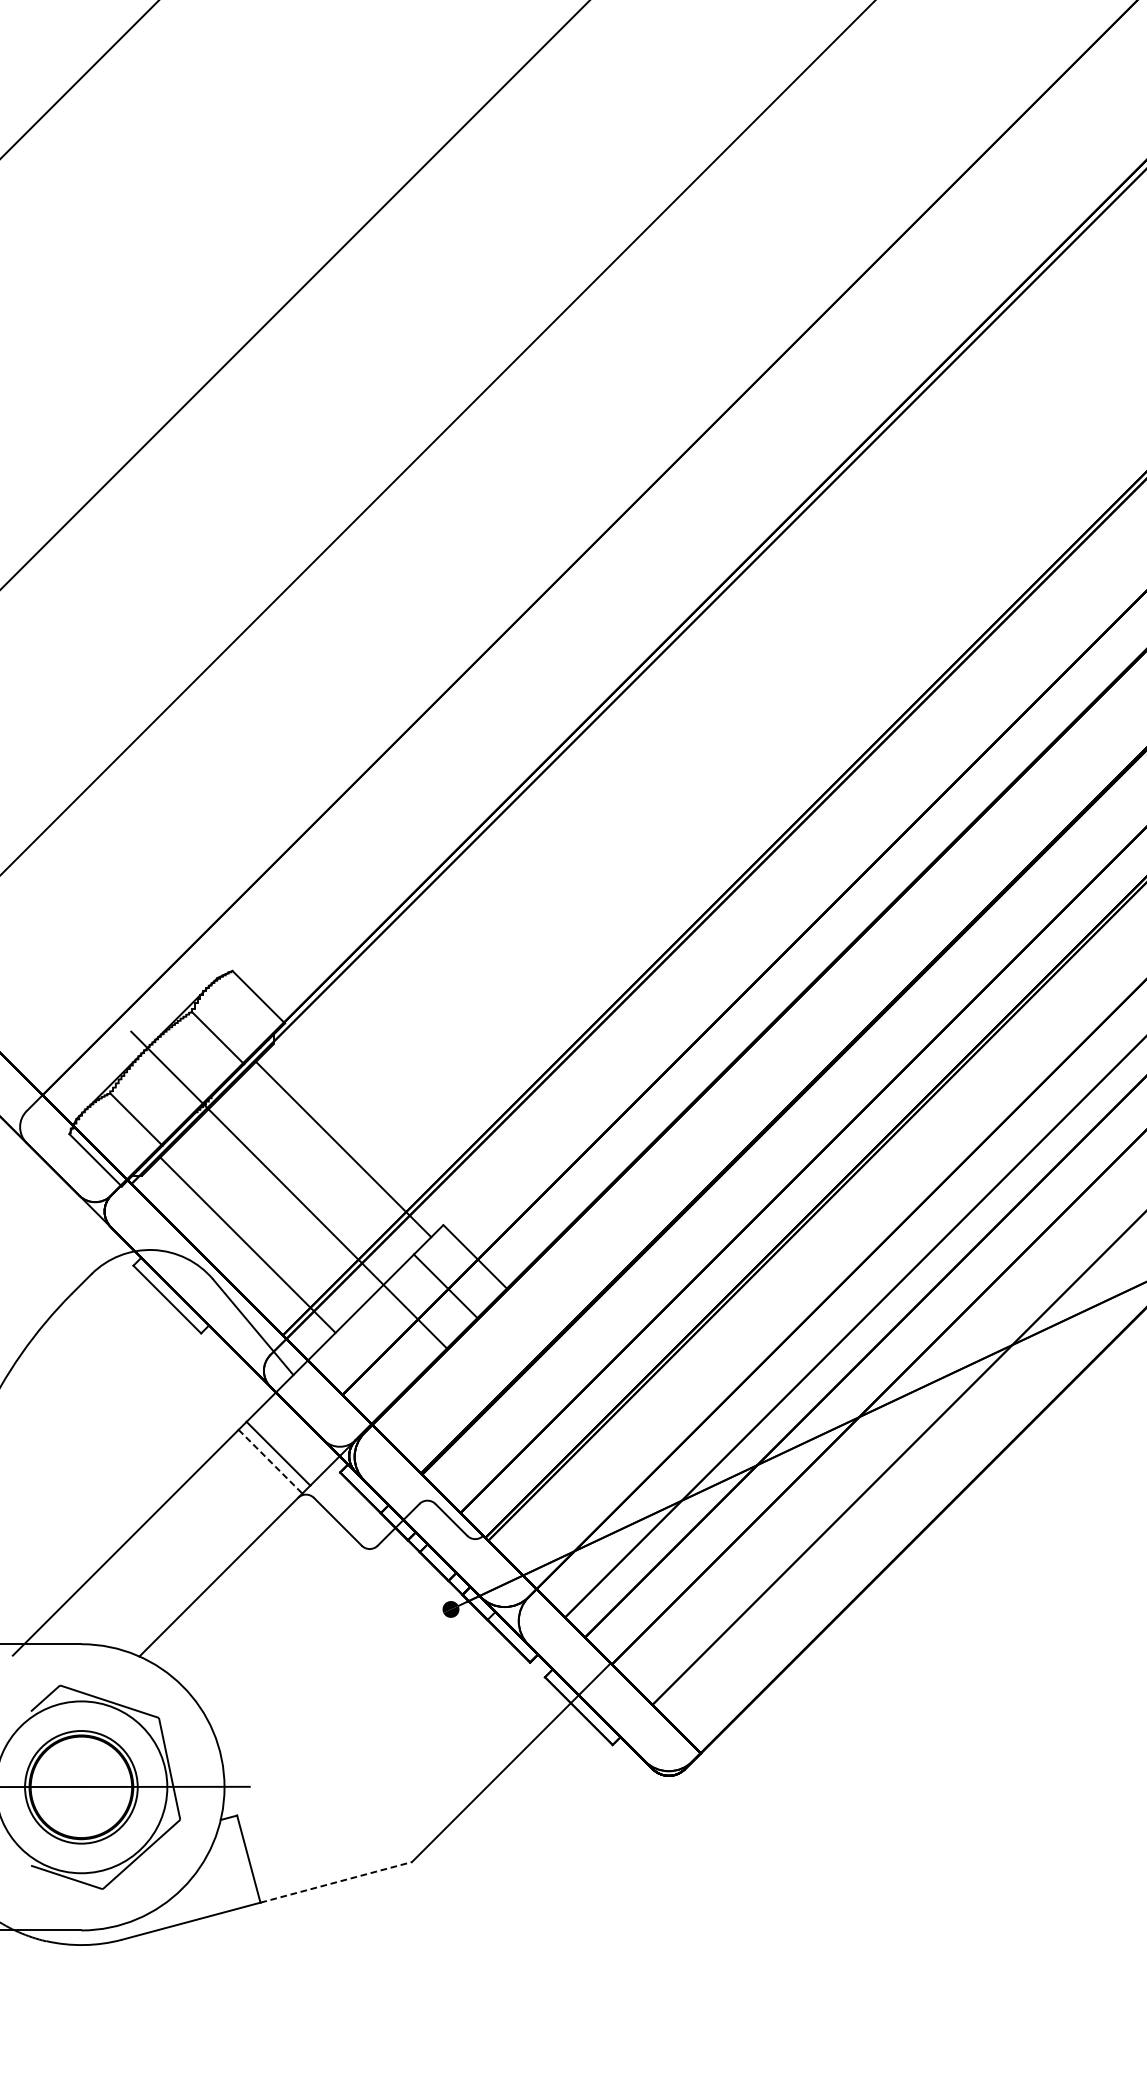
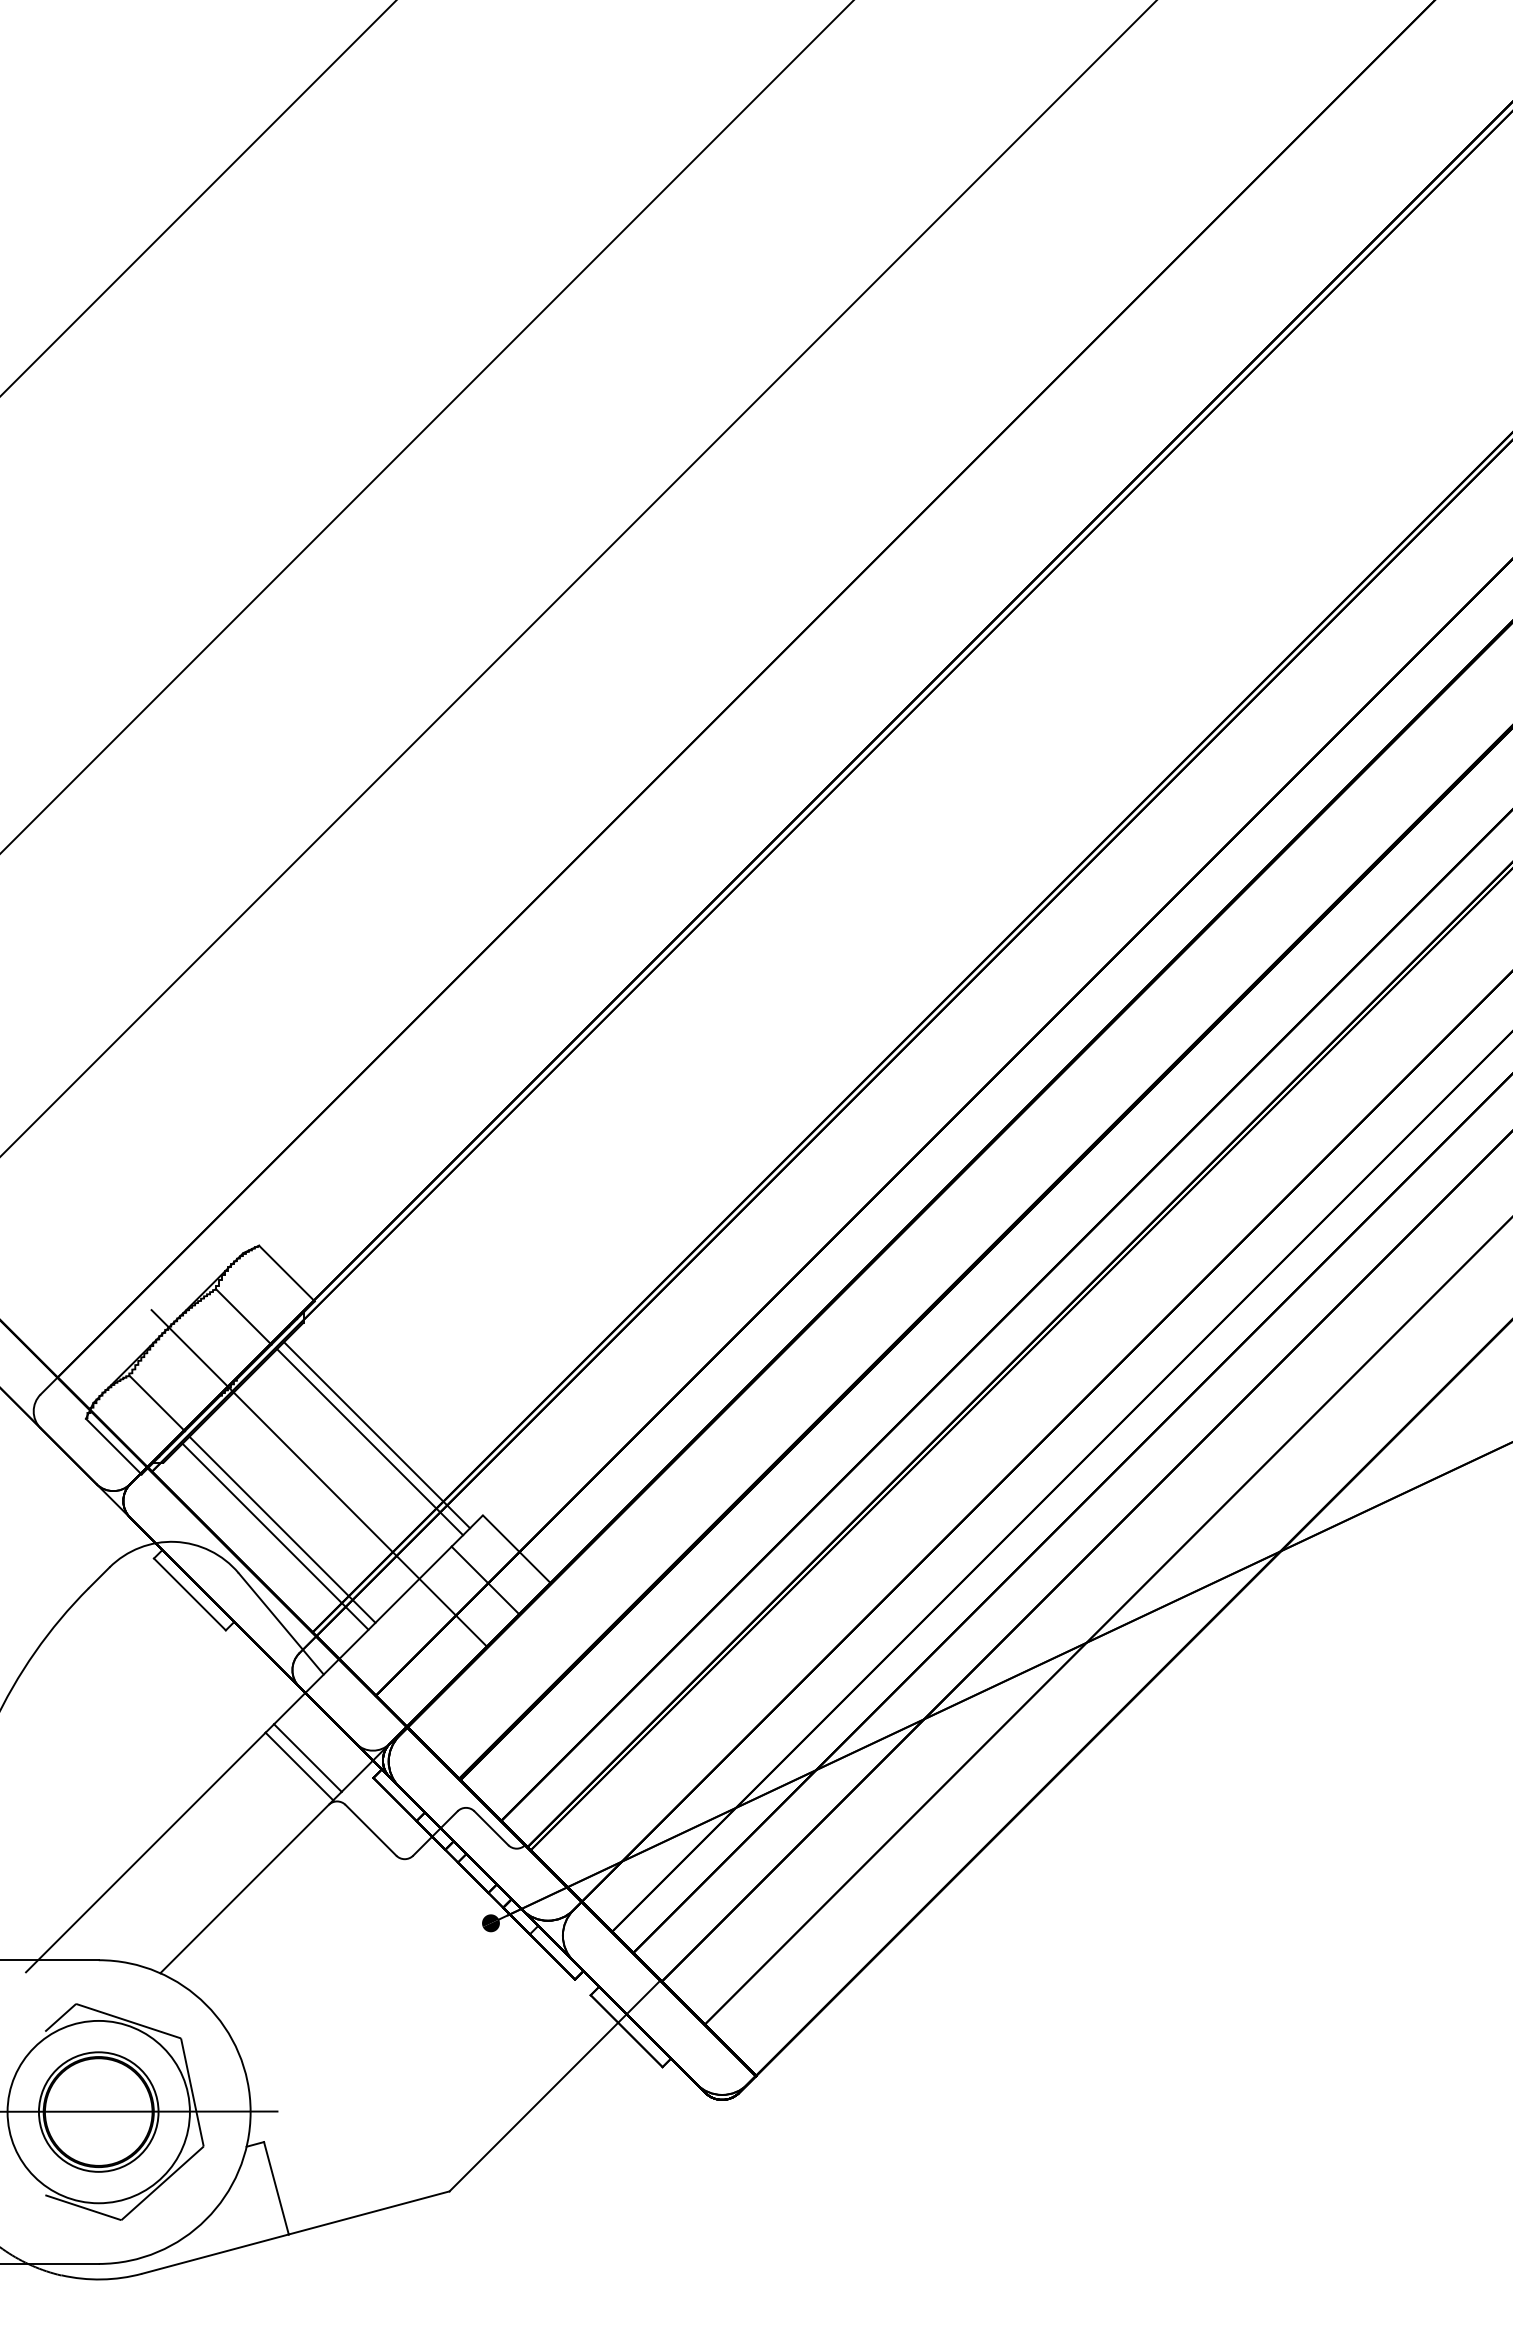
line: (337, 1156) -> (370, 1442), added
line: (254, 1238) -> (282, 1529), added
line: (270, 1461) -> (299, 1766), dashed -> solid
line: (336, 1881) -> (369, 2212), dashed -> solid

